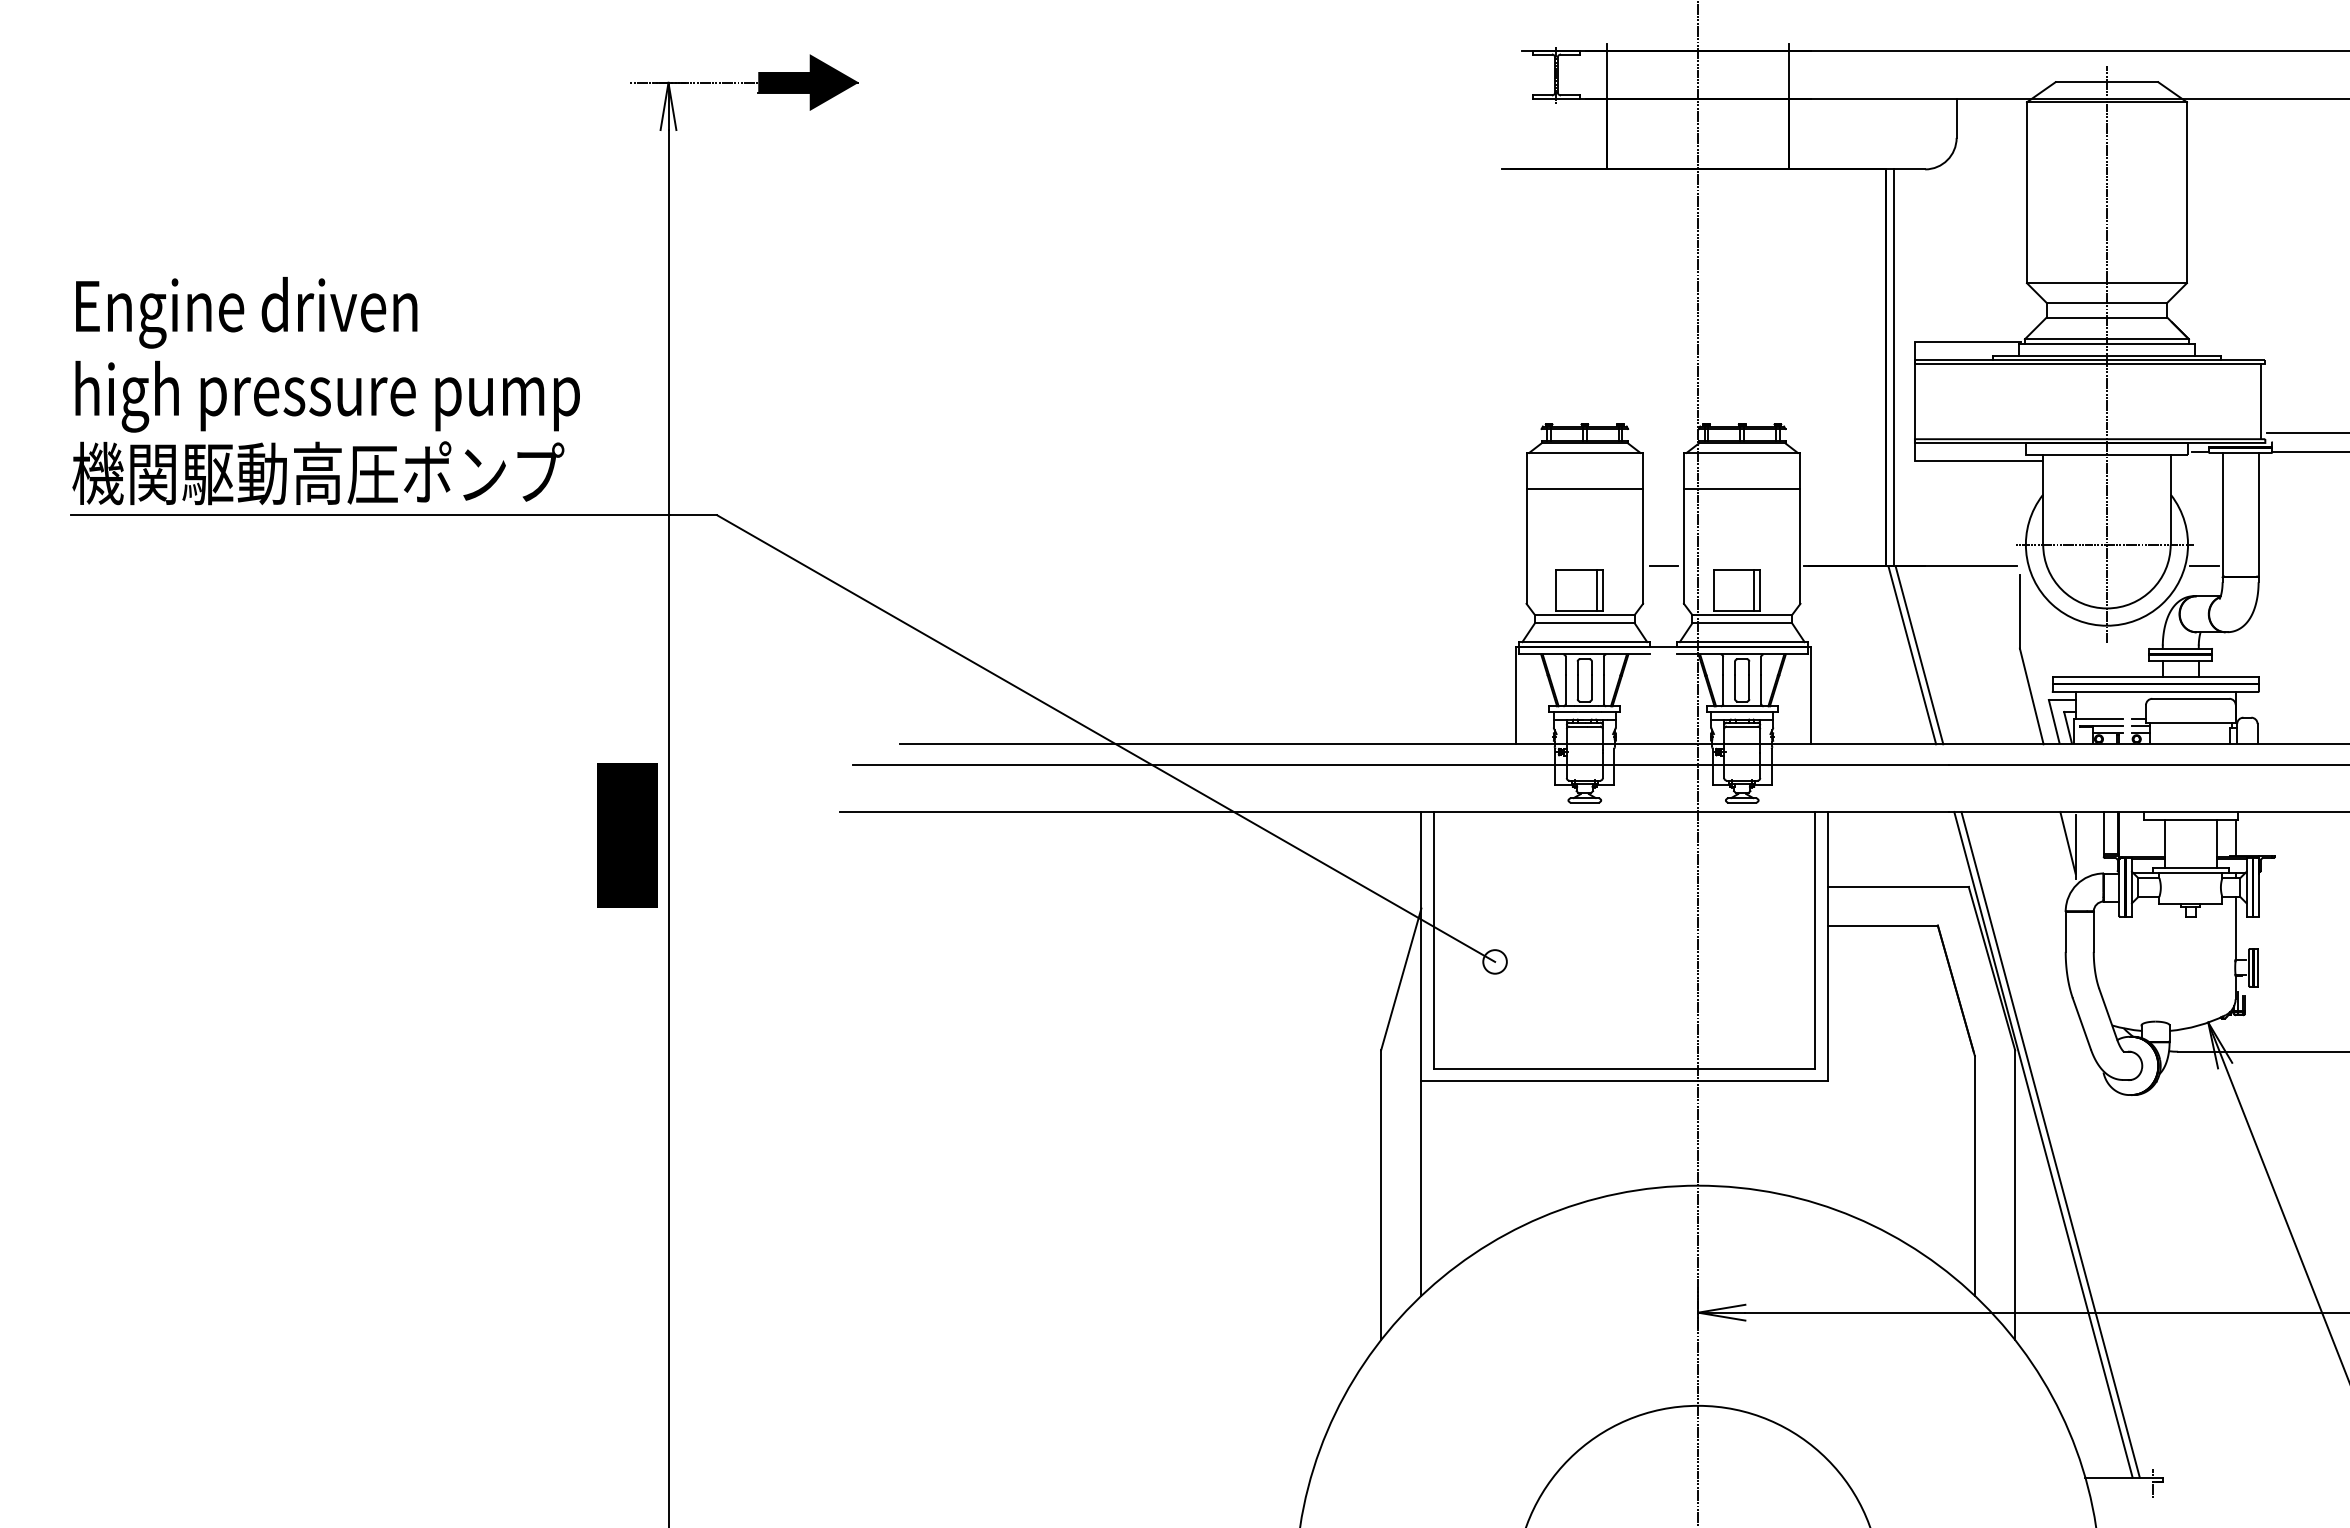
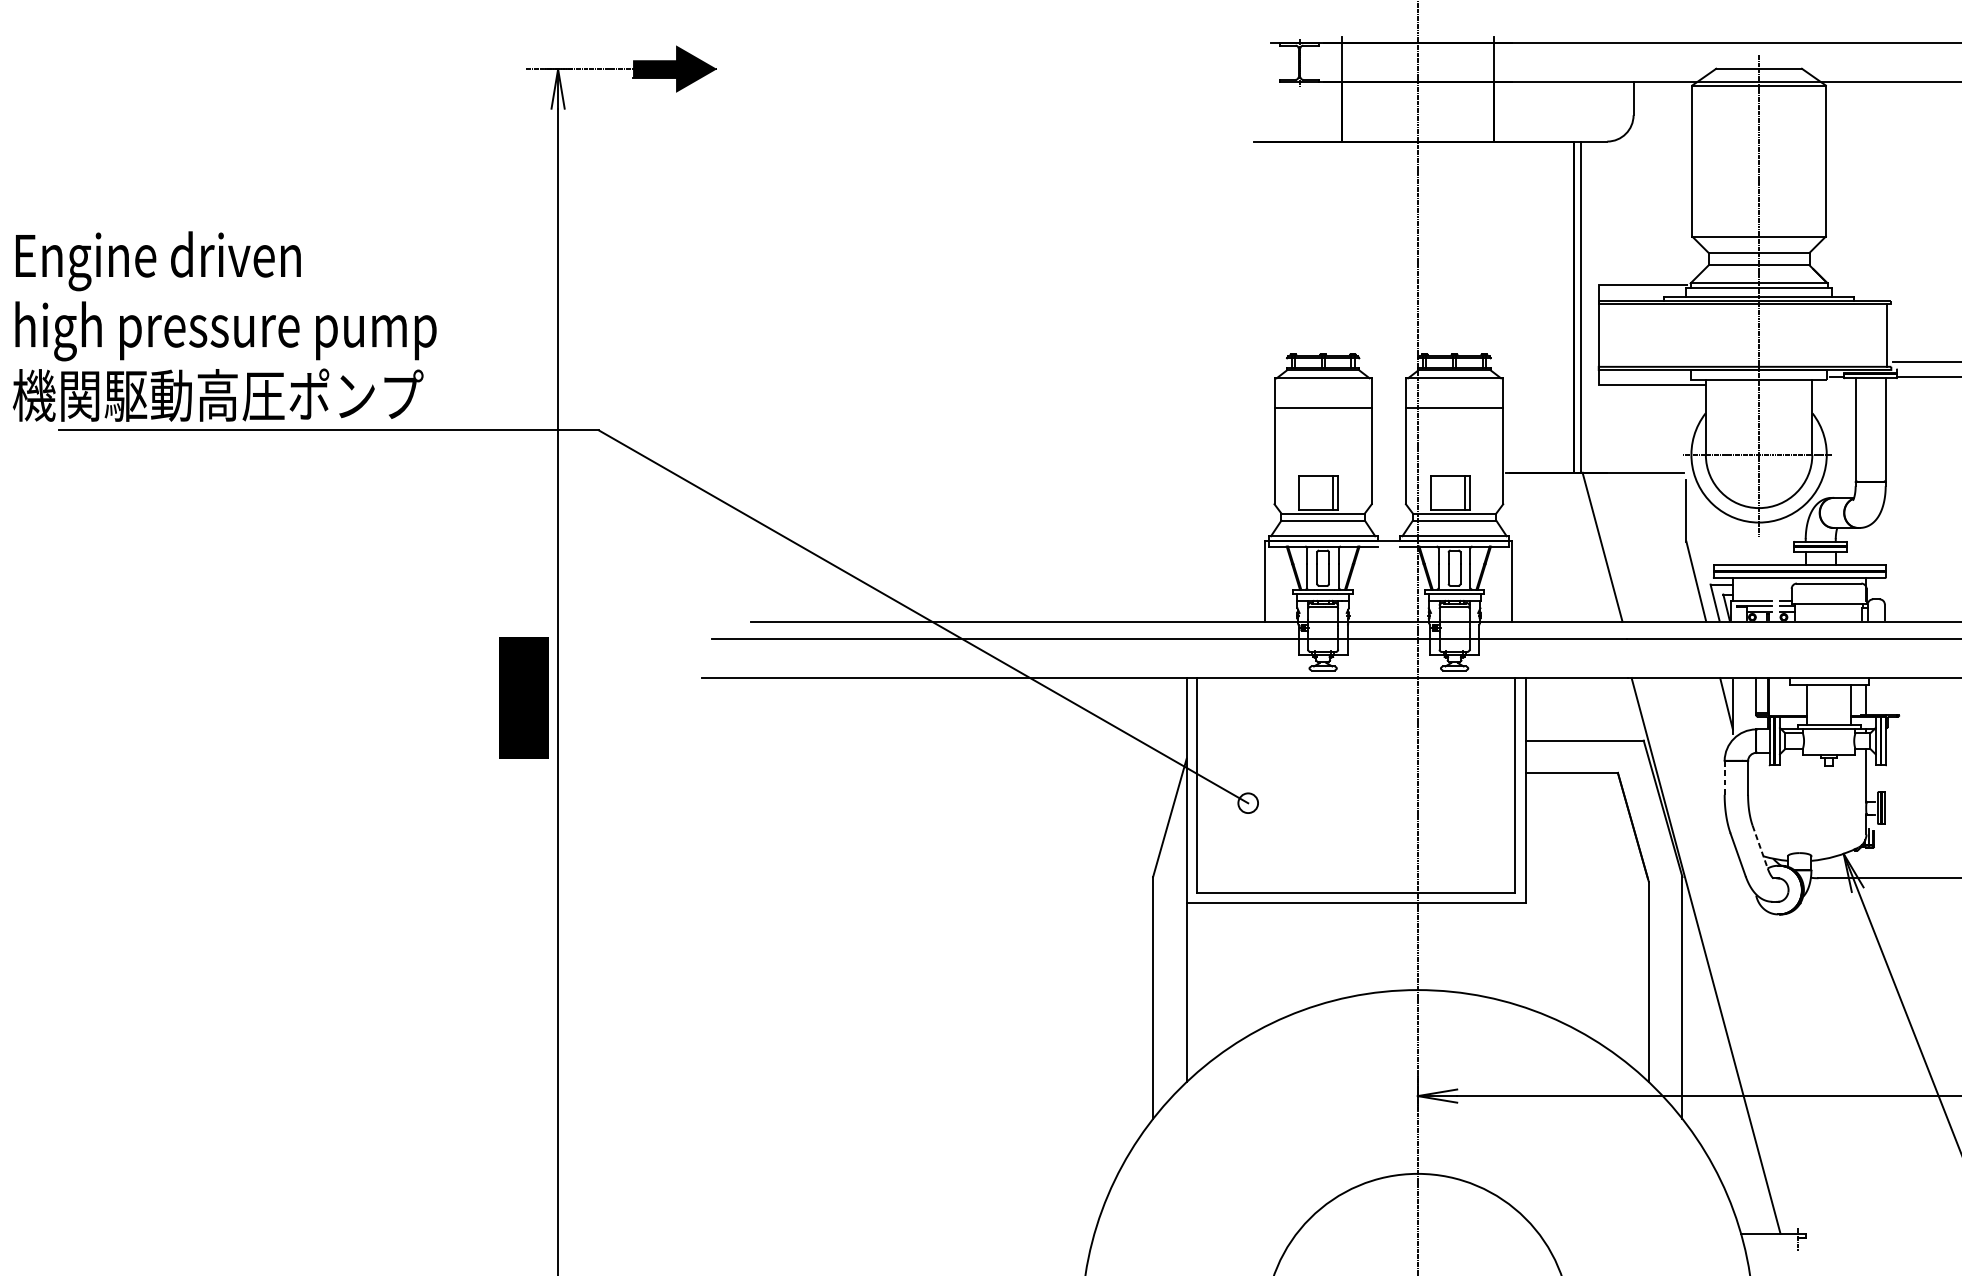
text: (325, 391) -> (224, 326), moved
line: (1664, 566) -> (1389, 473), removed
line: (2204, 566) -> (1840, 473), removed
line: (1912, 655) -> (1596, 547), removed
line: (2065, 932) -> (1724, 778), solid -> dashed
line: (2108, 1014) -> (1760, 847), solid -> dashed
line: (2050, 1144) -> (1711, 955), removed

